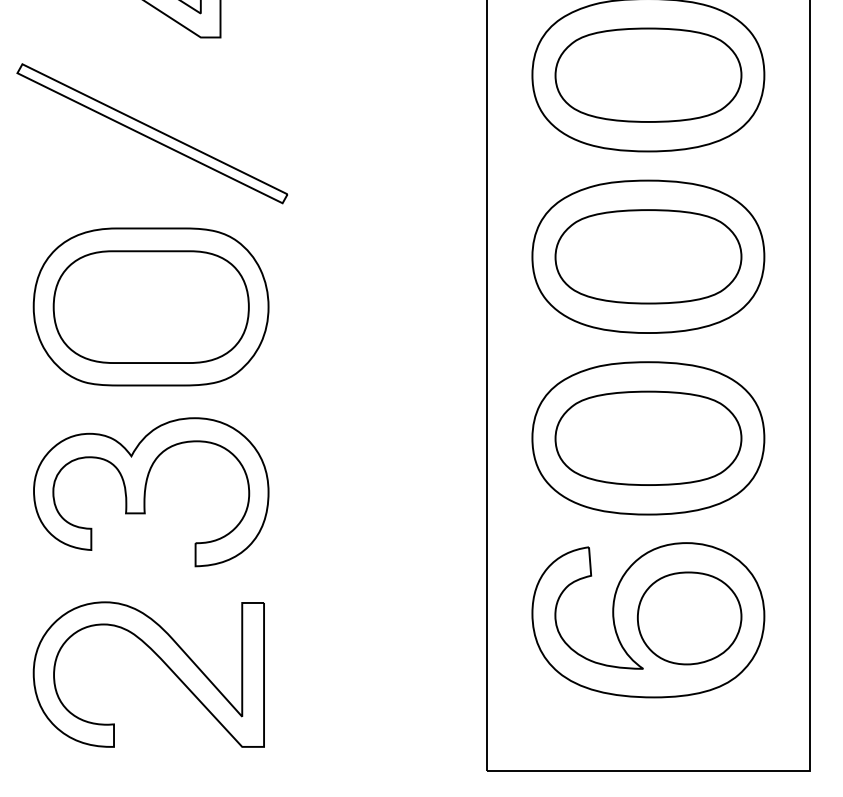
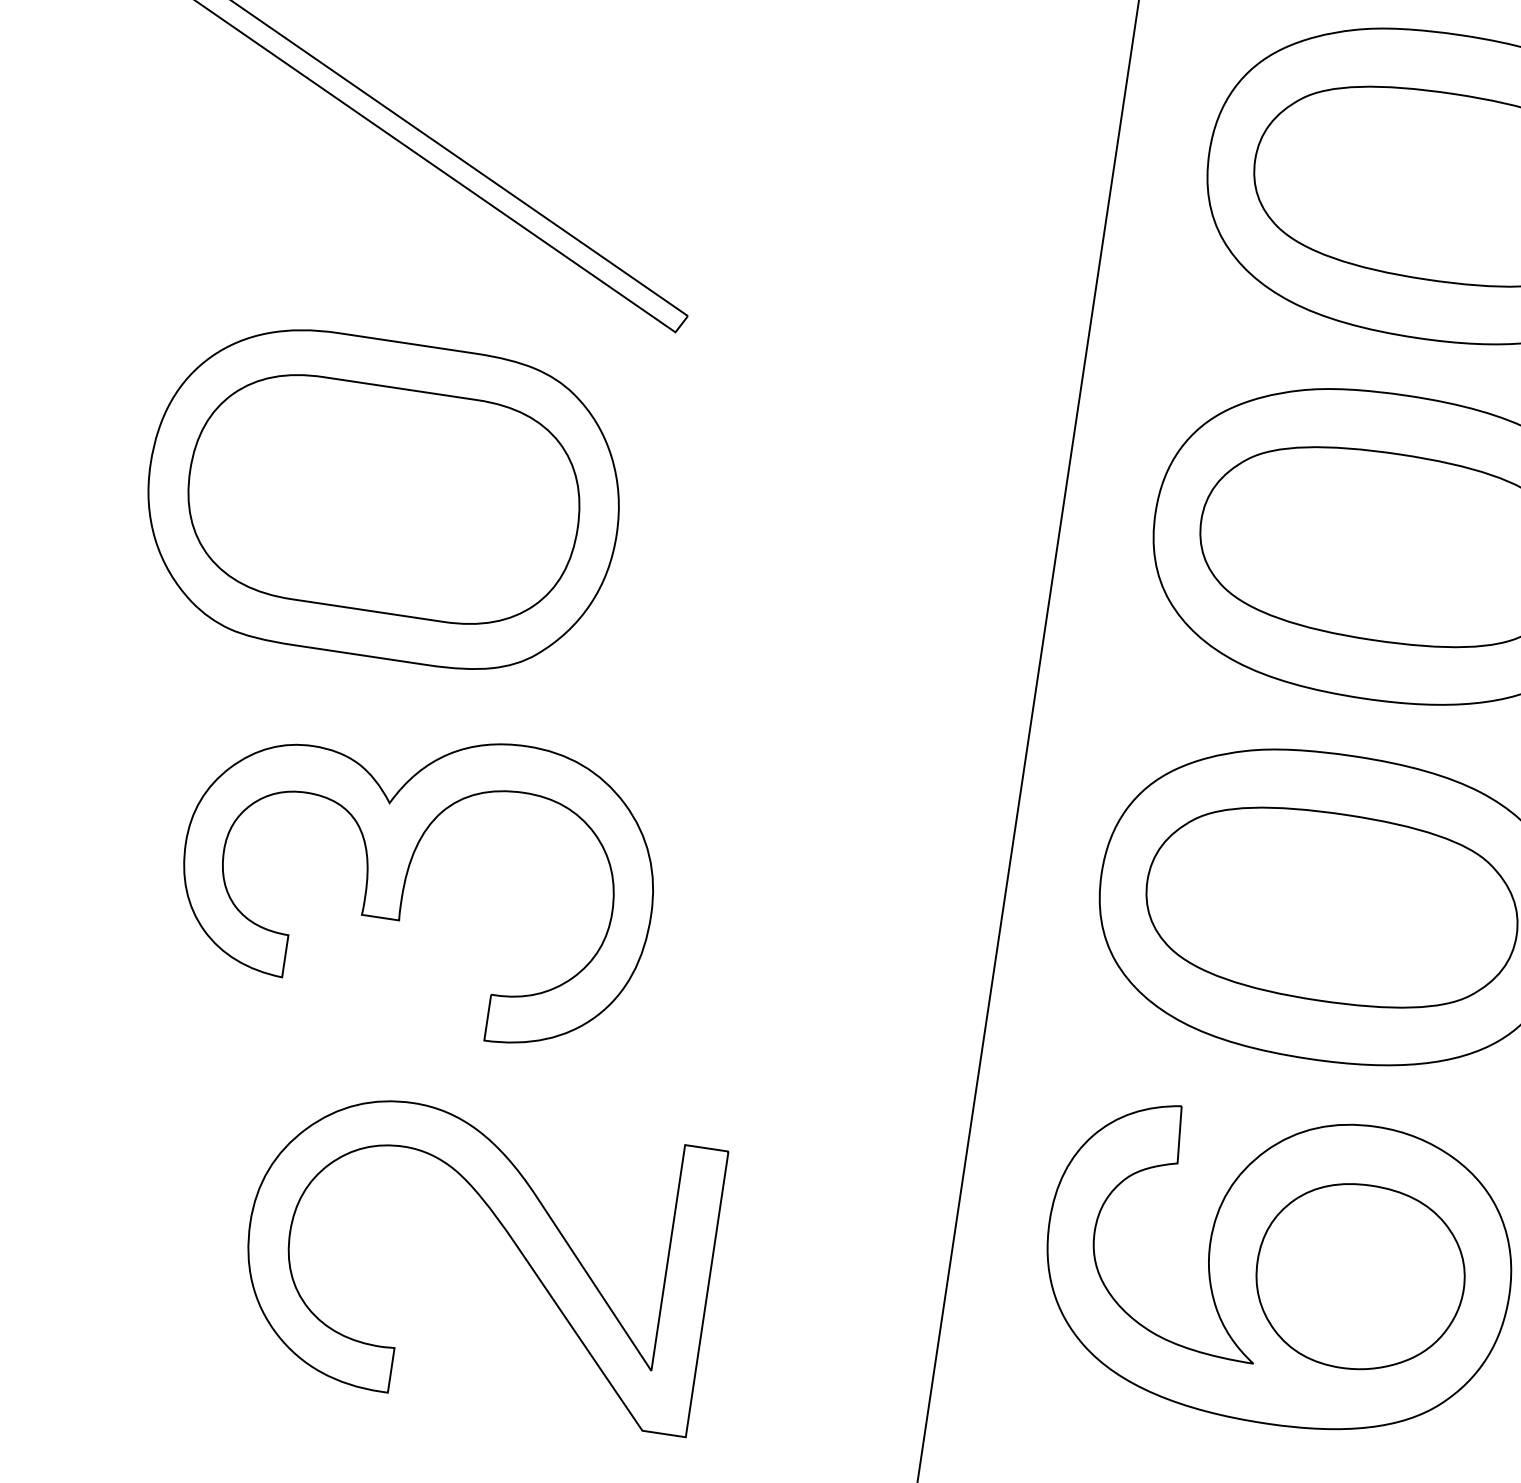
part: (151, 492) -> (418, 880), moved
part: (164, 664) -> (512, 1244), moved

